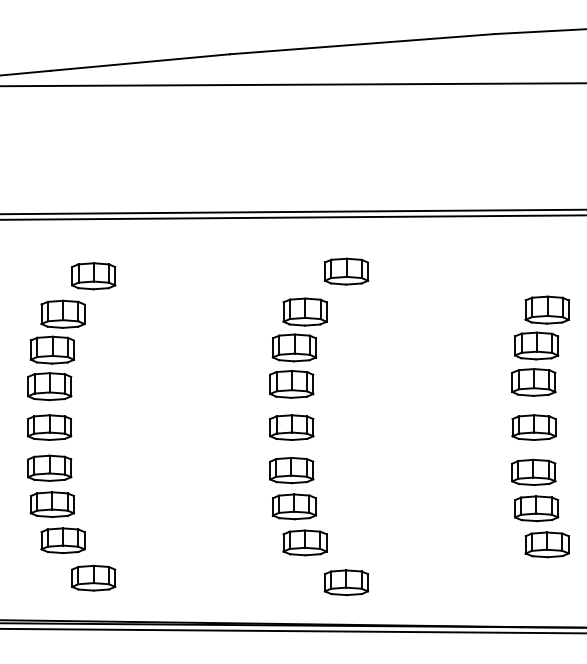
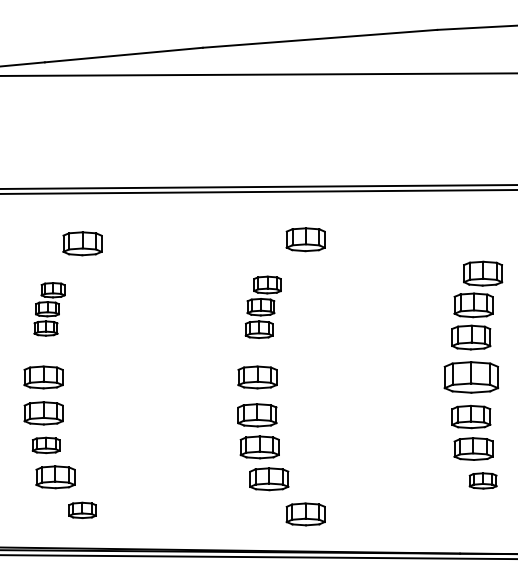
part: (298, 348) -> (263, 307), size x0.7
part: (56, 350) -> (49, 309), size x0.6
part: (534, 427) -> (471, 377), size x1.4
part: (52, 504) -> (46, 445), size x0.7
part: (547, 544) -> (483, 480), size x0.7
part: (93, 578) -> (82, 510), size x0.7

